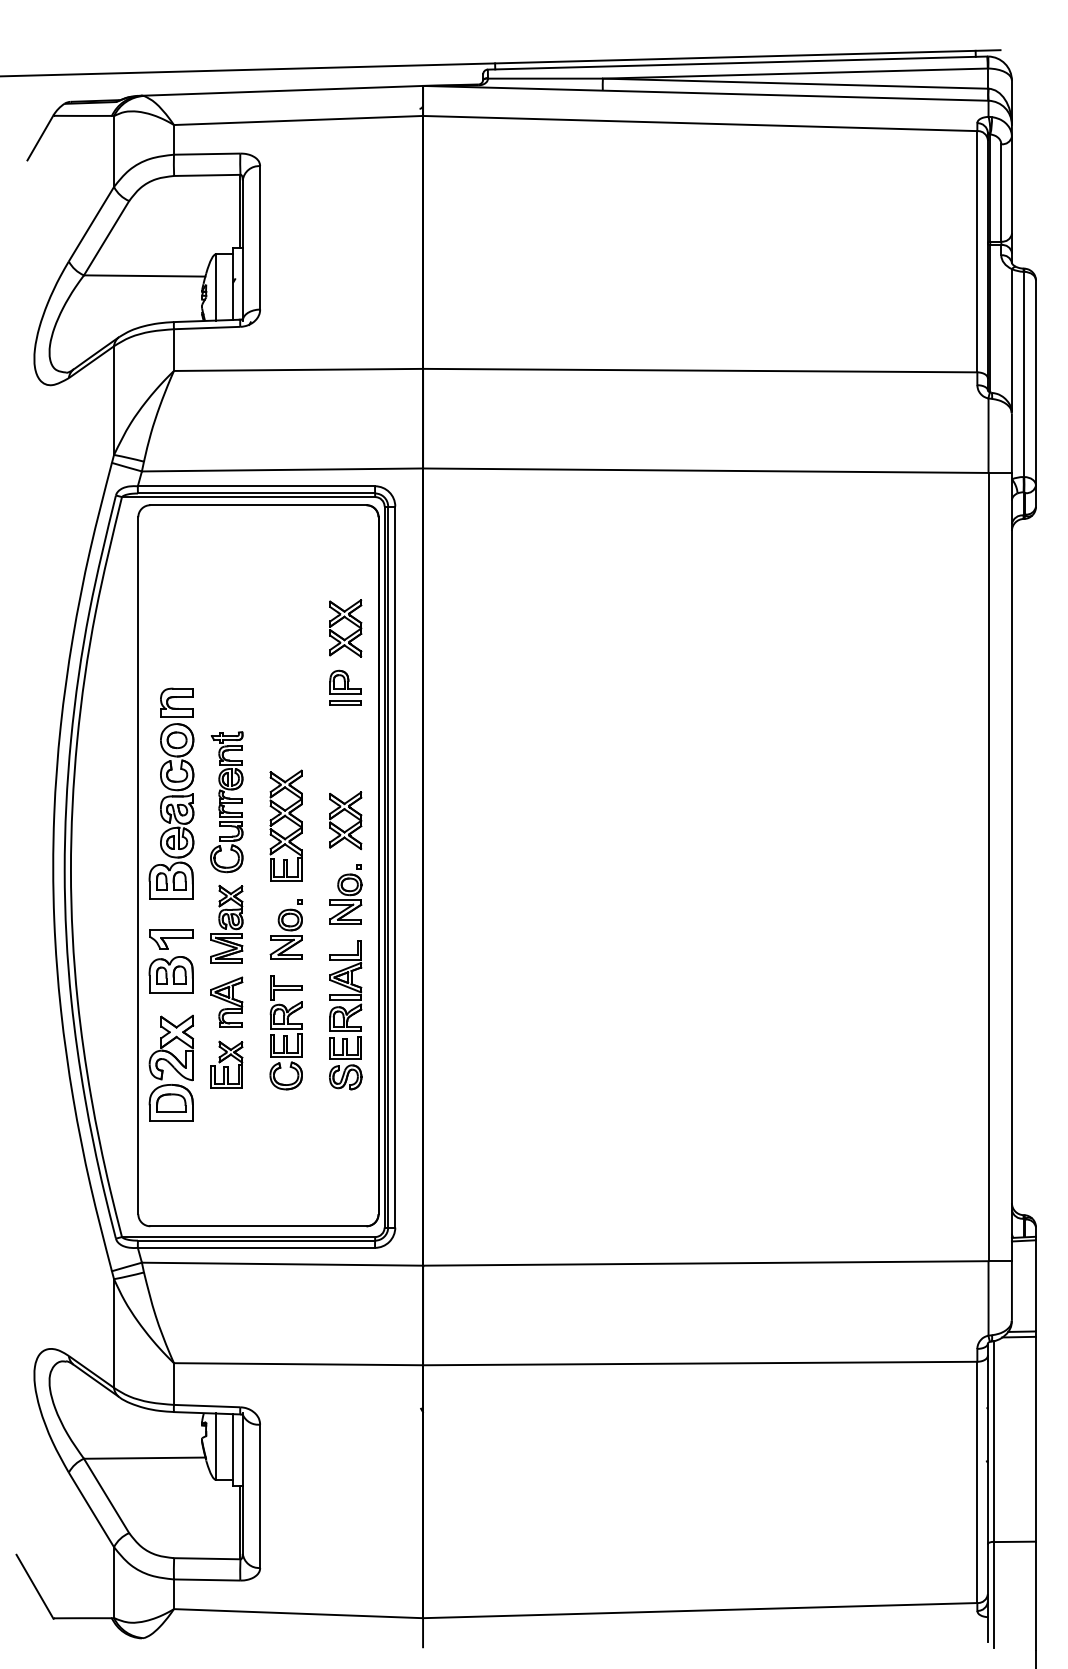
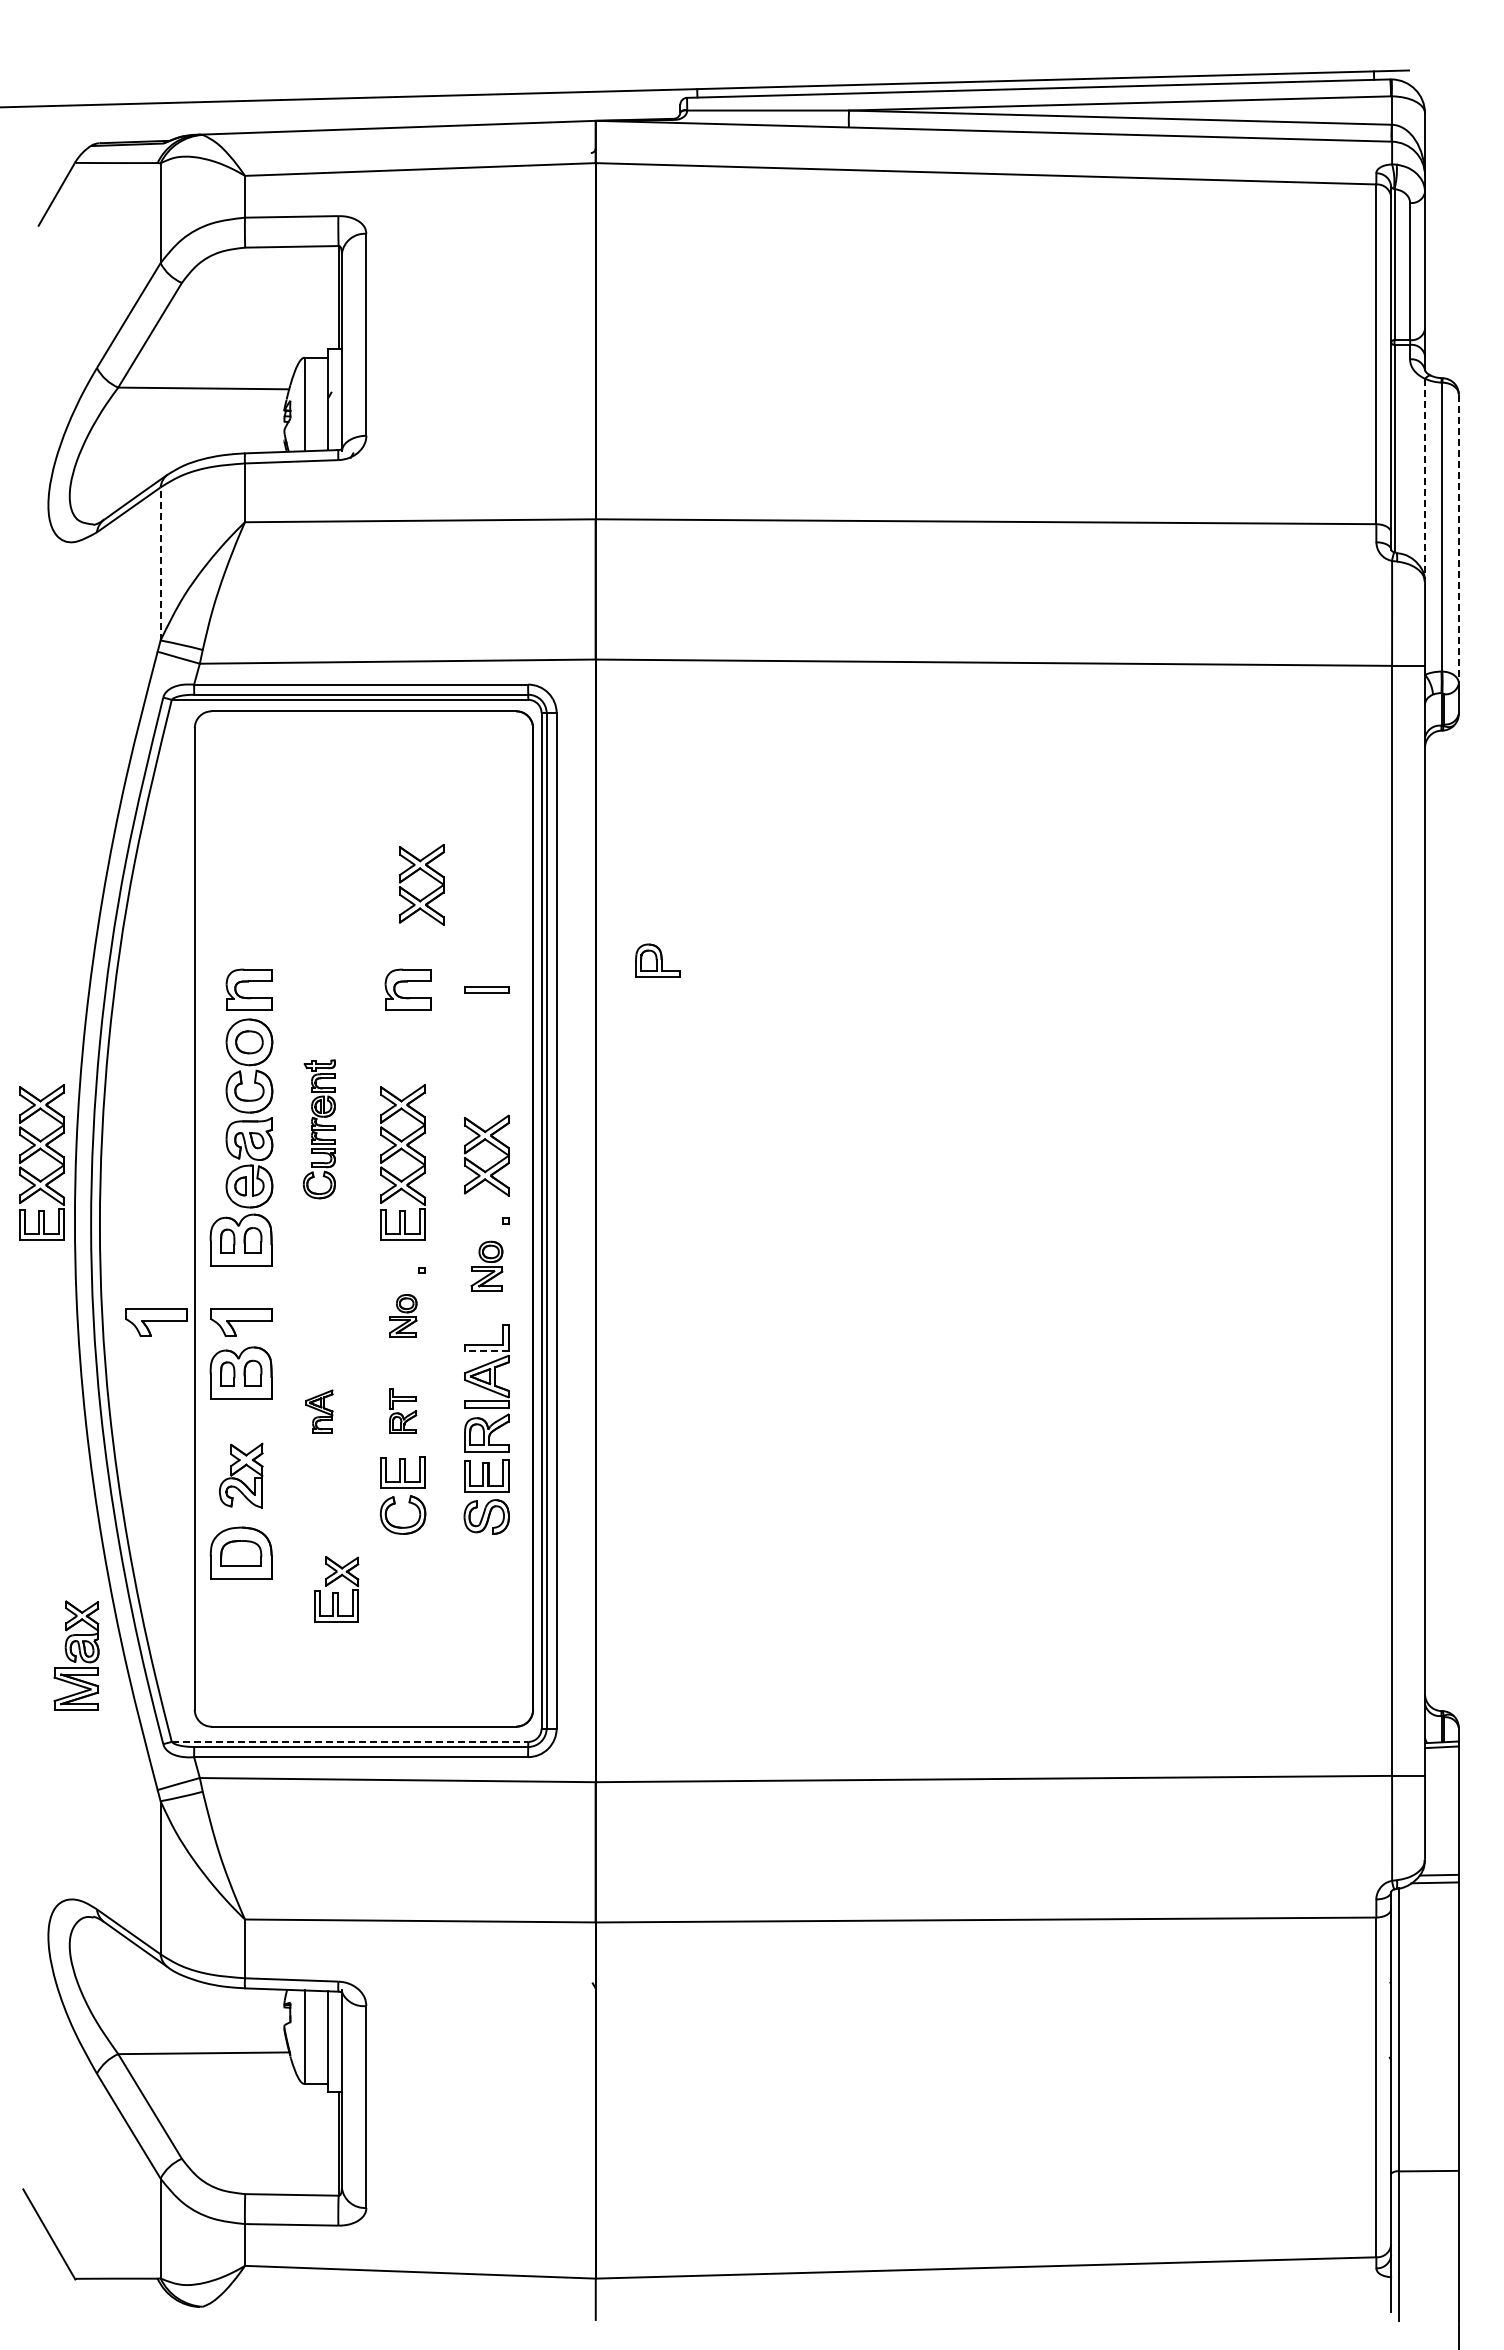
line: (1012, 340) -> (1425, 479), solid -> dashed
line: (1035, 383) -> (1458, 539), solid -> dashed
line: (113, 400) -> (160, 563), solid -> dashed
part: (351, 622) -> (429, 876), moved
part: (345, 682) -> (657, 960), moved
part: (289, 697) -> (407, 982), added
part: (226, 801) -> (319, 1128), size x0.7
part: (33, 819) -> (46, 1154), added
part: (345, 898) -> (486, 1265), size x0.7
part: (226, 924) -> (76, 1655), moved
part: (286, 934) -> (403, 1315), size x0.6
part: (111, 939) -> (156, 1322), added
line: (345, 959) -> (486, 1351), solid -> dashed
part: (285, 1001) -> (402, 1410), size x0.6
part: (226, 1002) -> (319, 1411), size x0.6
part: (170, 1047) -> (240, 1475), size x0.7
part: (226, 1064) -> (336, 1589), moved
line: (248, 1236) -> (350, 1741), solid -> dashed

